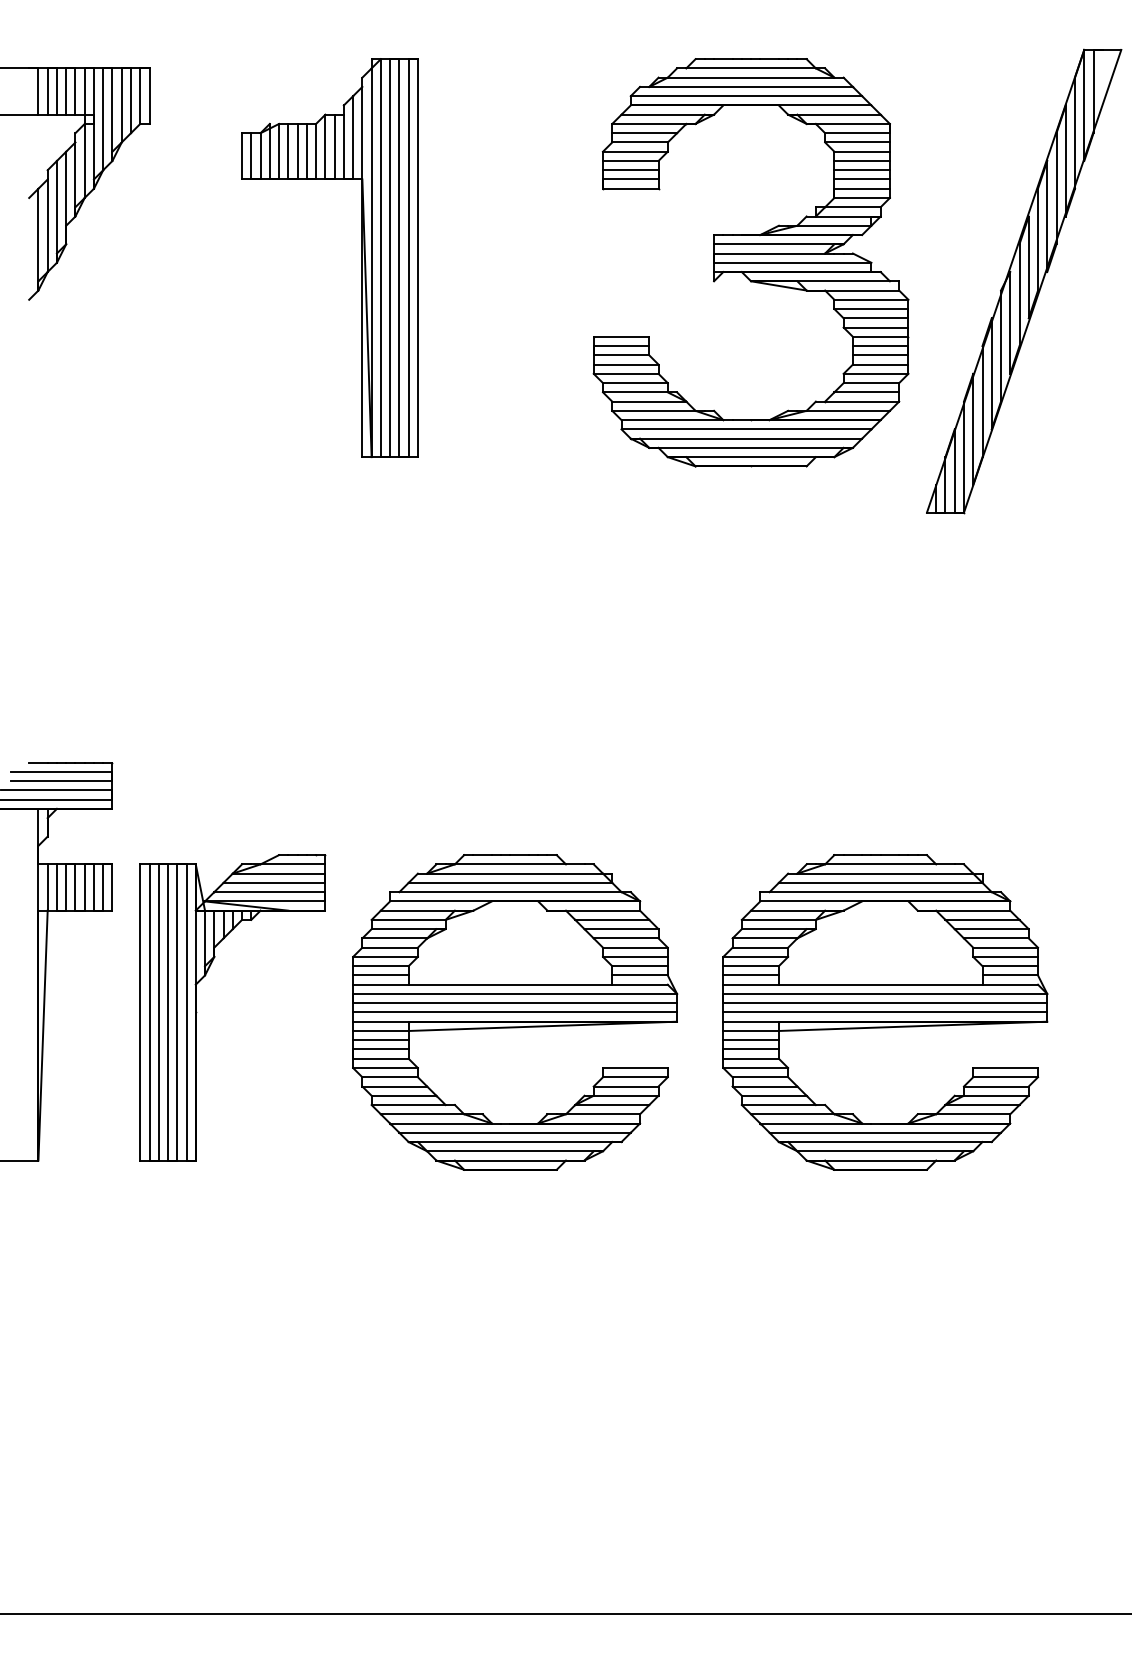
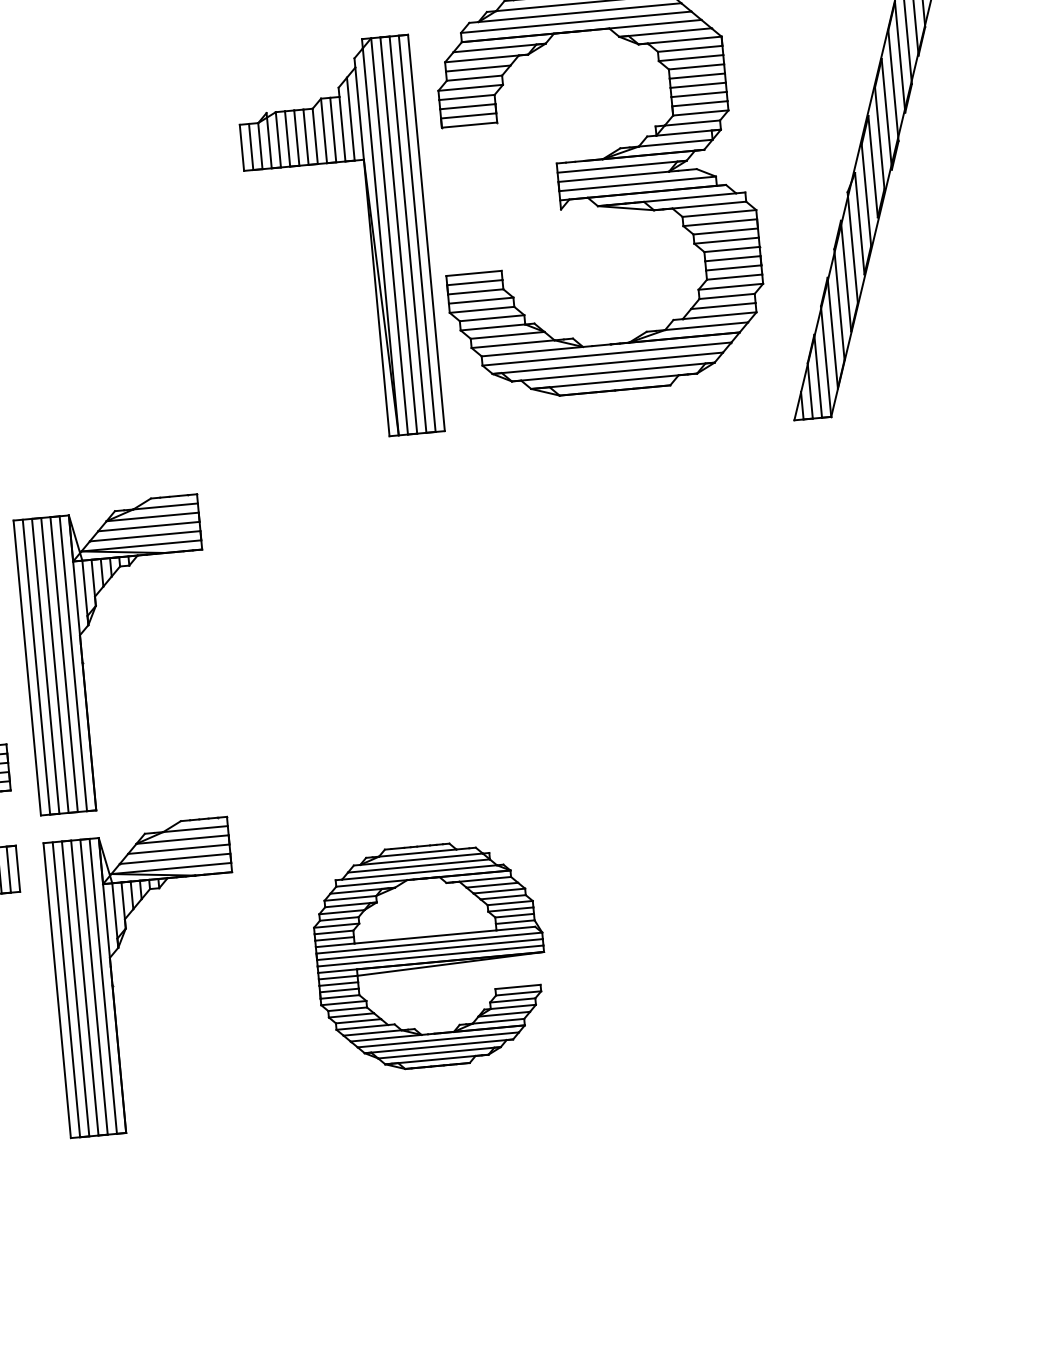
part: (361, 257) -> (370, 237), moved
part: (197, 688) -> (84, 662), added
part: (515, 1012) -> (430, 956), size x0.7
part: (885, 1012) -> (799, 921), removed

